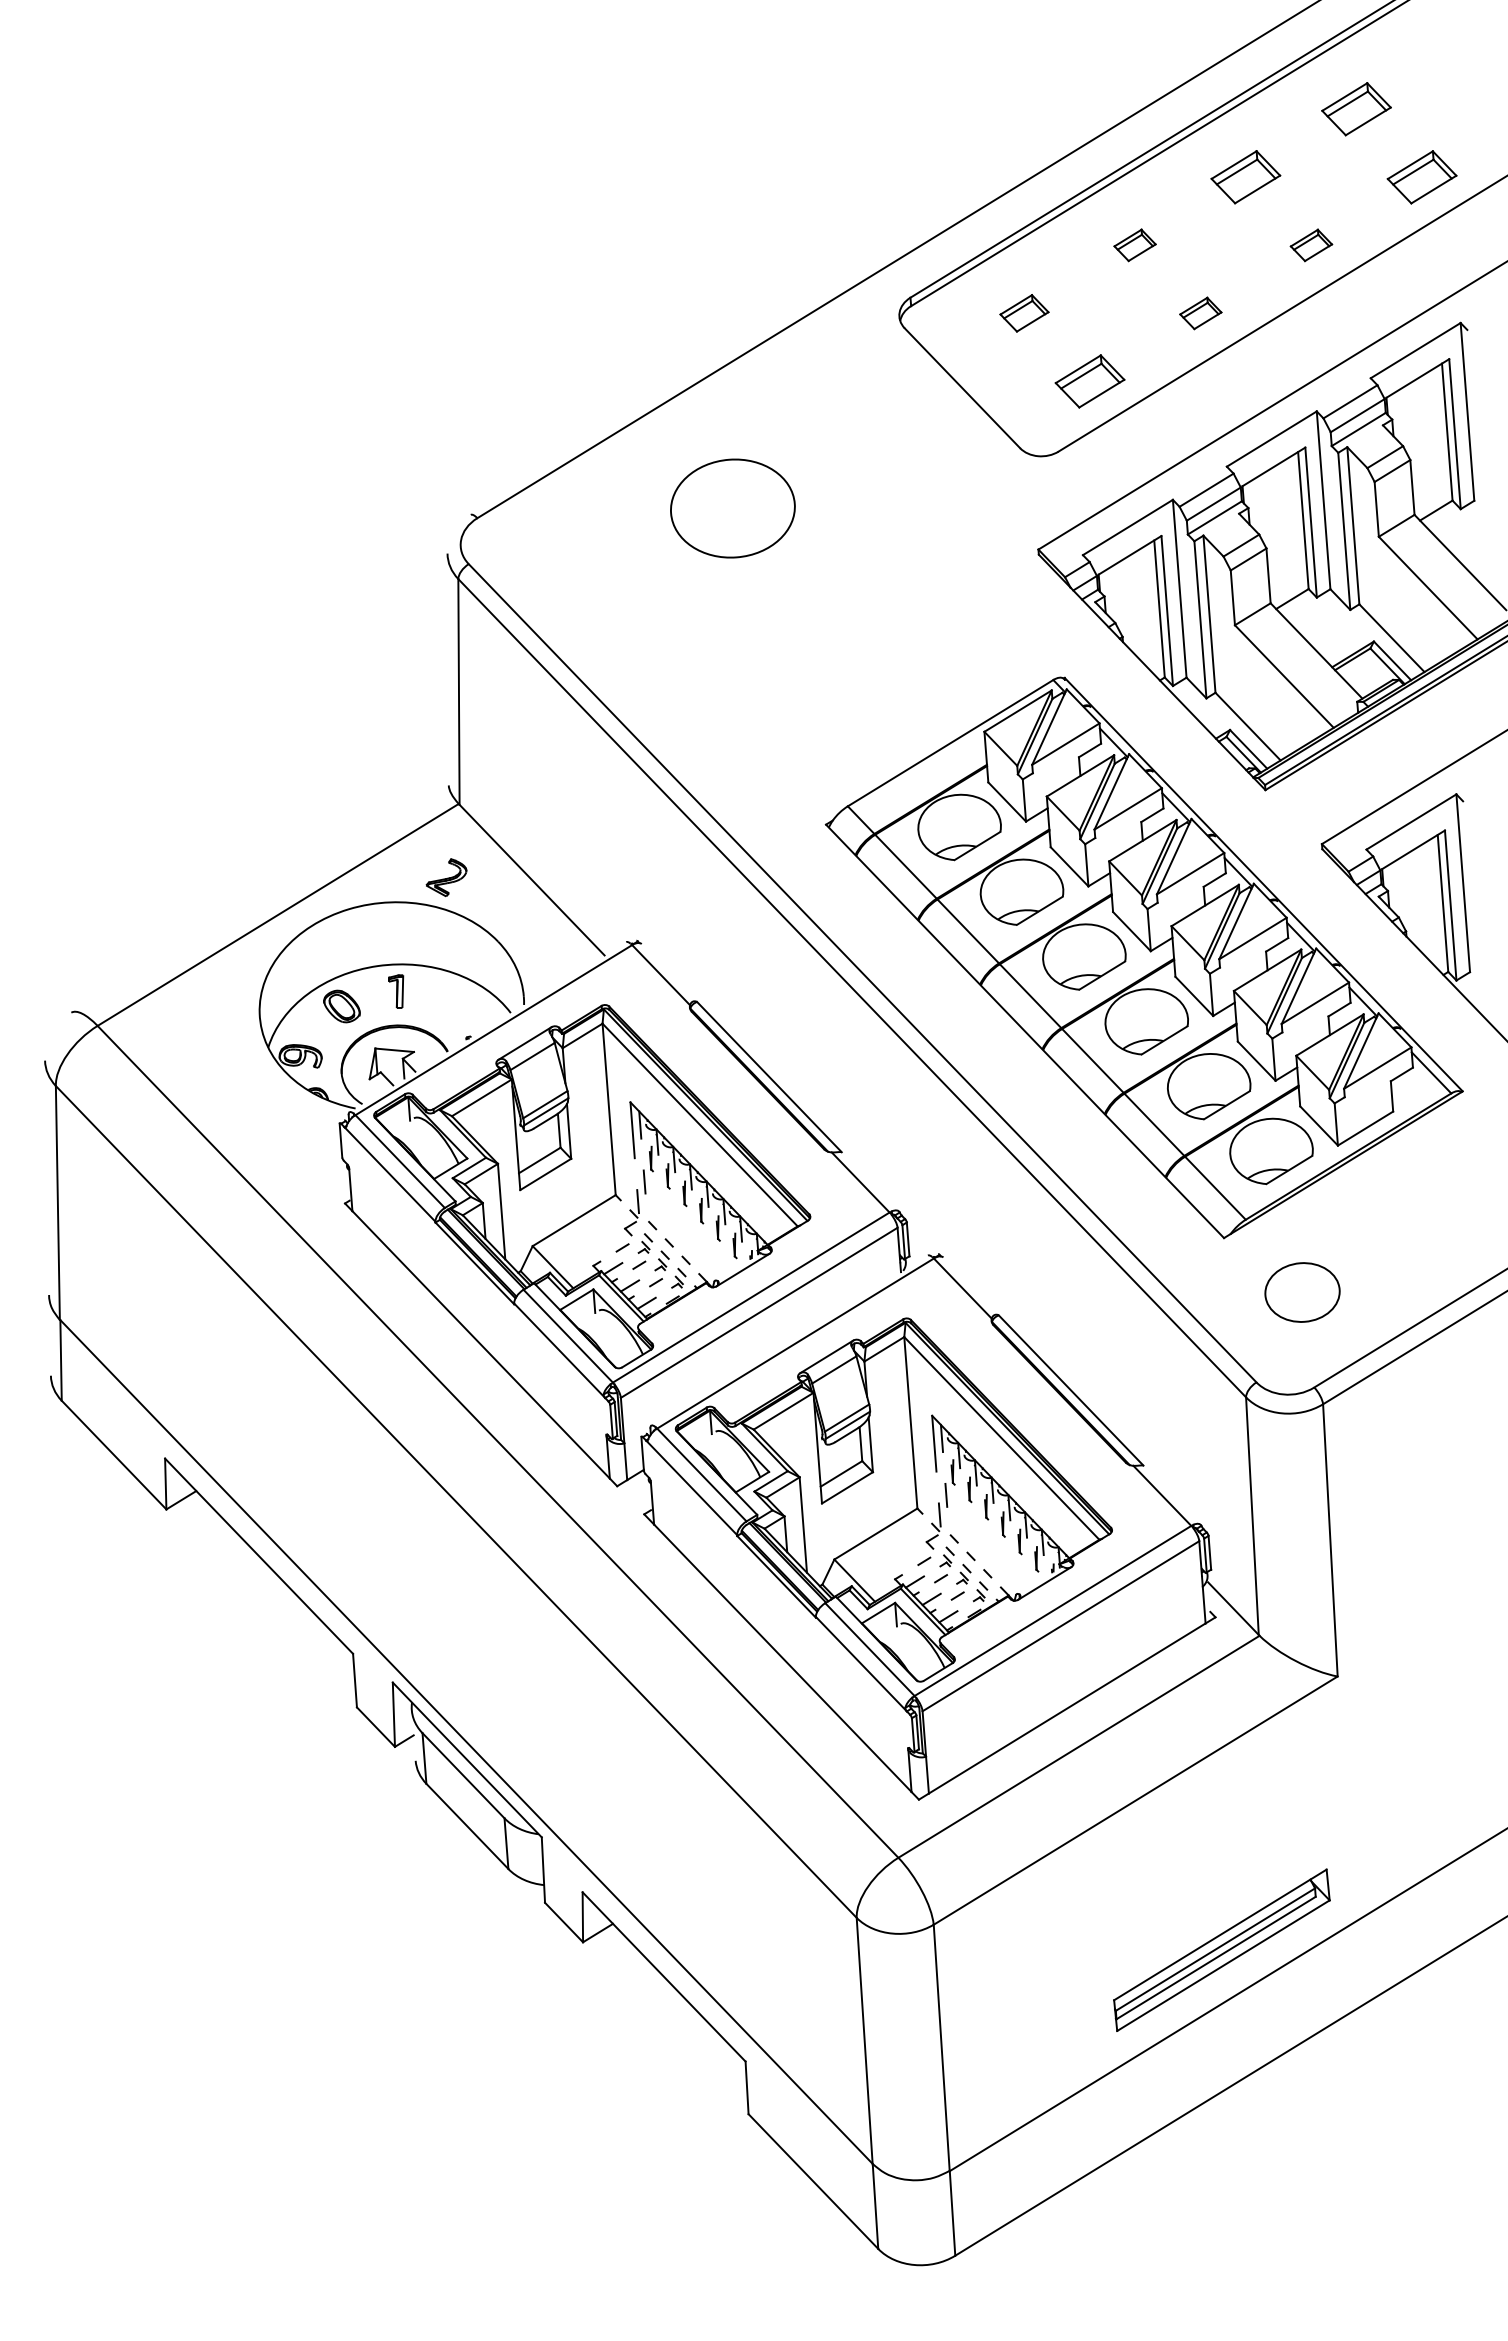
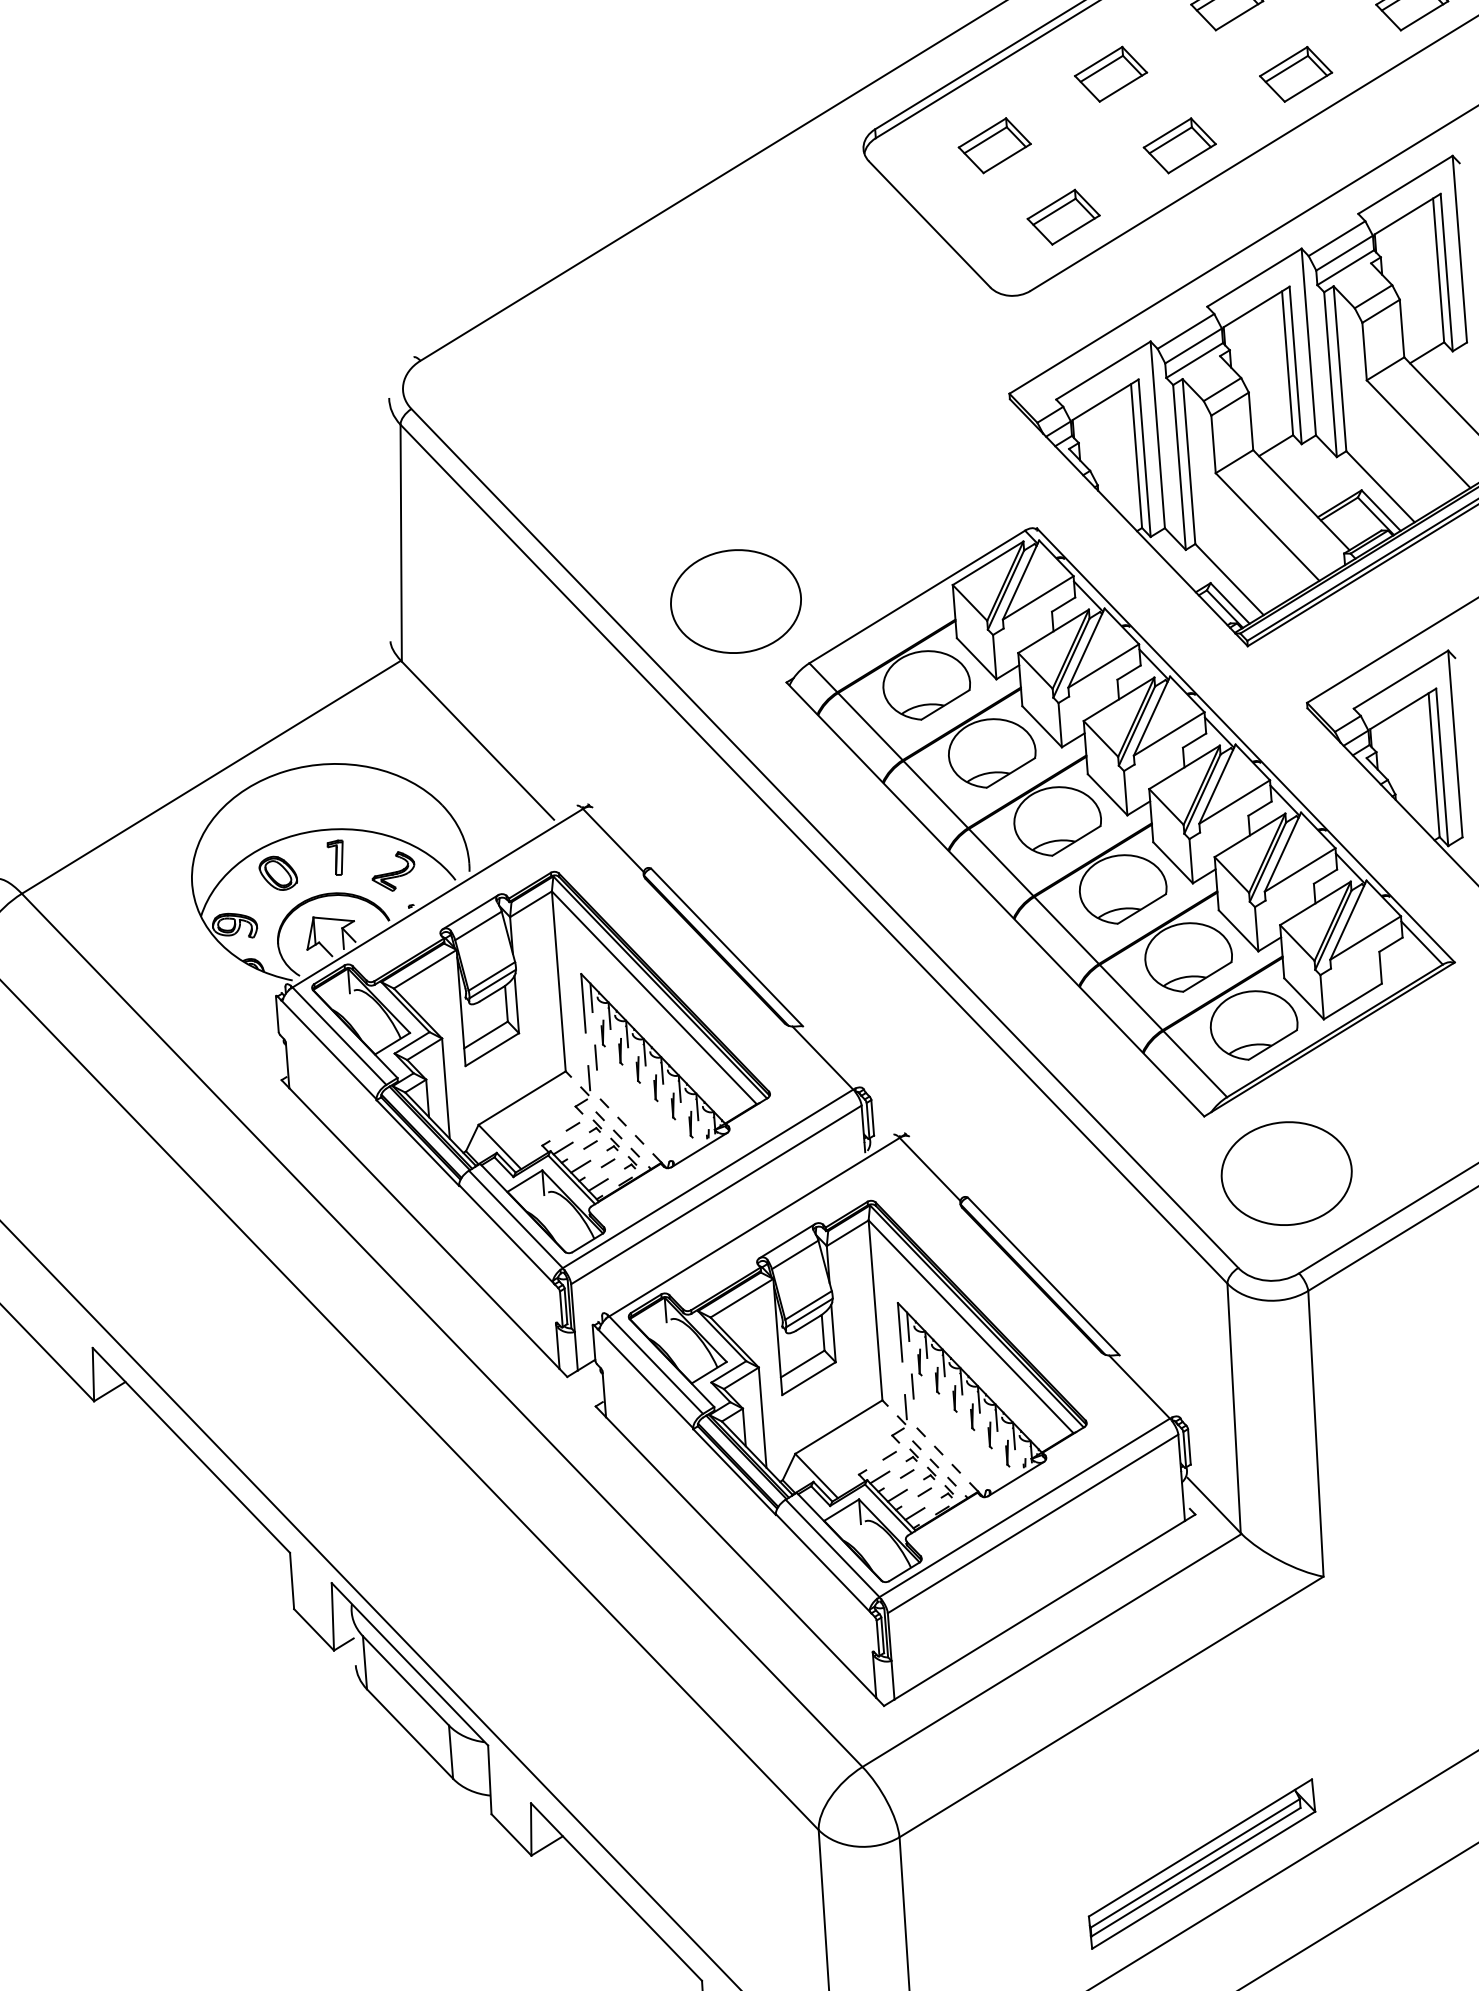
part: (1134, 245) -> (1110, 74), size x1.67
part: (1311, 245) -> (1296, 74), size x1.67
part: (1024, 313) -> (994, 145), size x1.43
part: (1200, 313) -> (1179, 145), size x1.67
part: (732, 508) -> (735, 601), moved
part: (446, 877) -> (393, 871), moved
part: (1302, 1292) -> (1286, 1173), size x1.67

